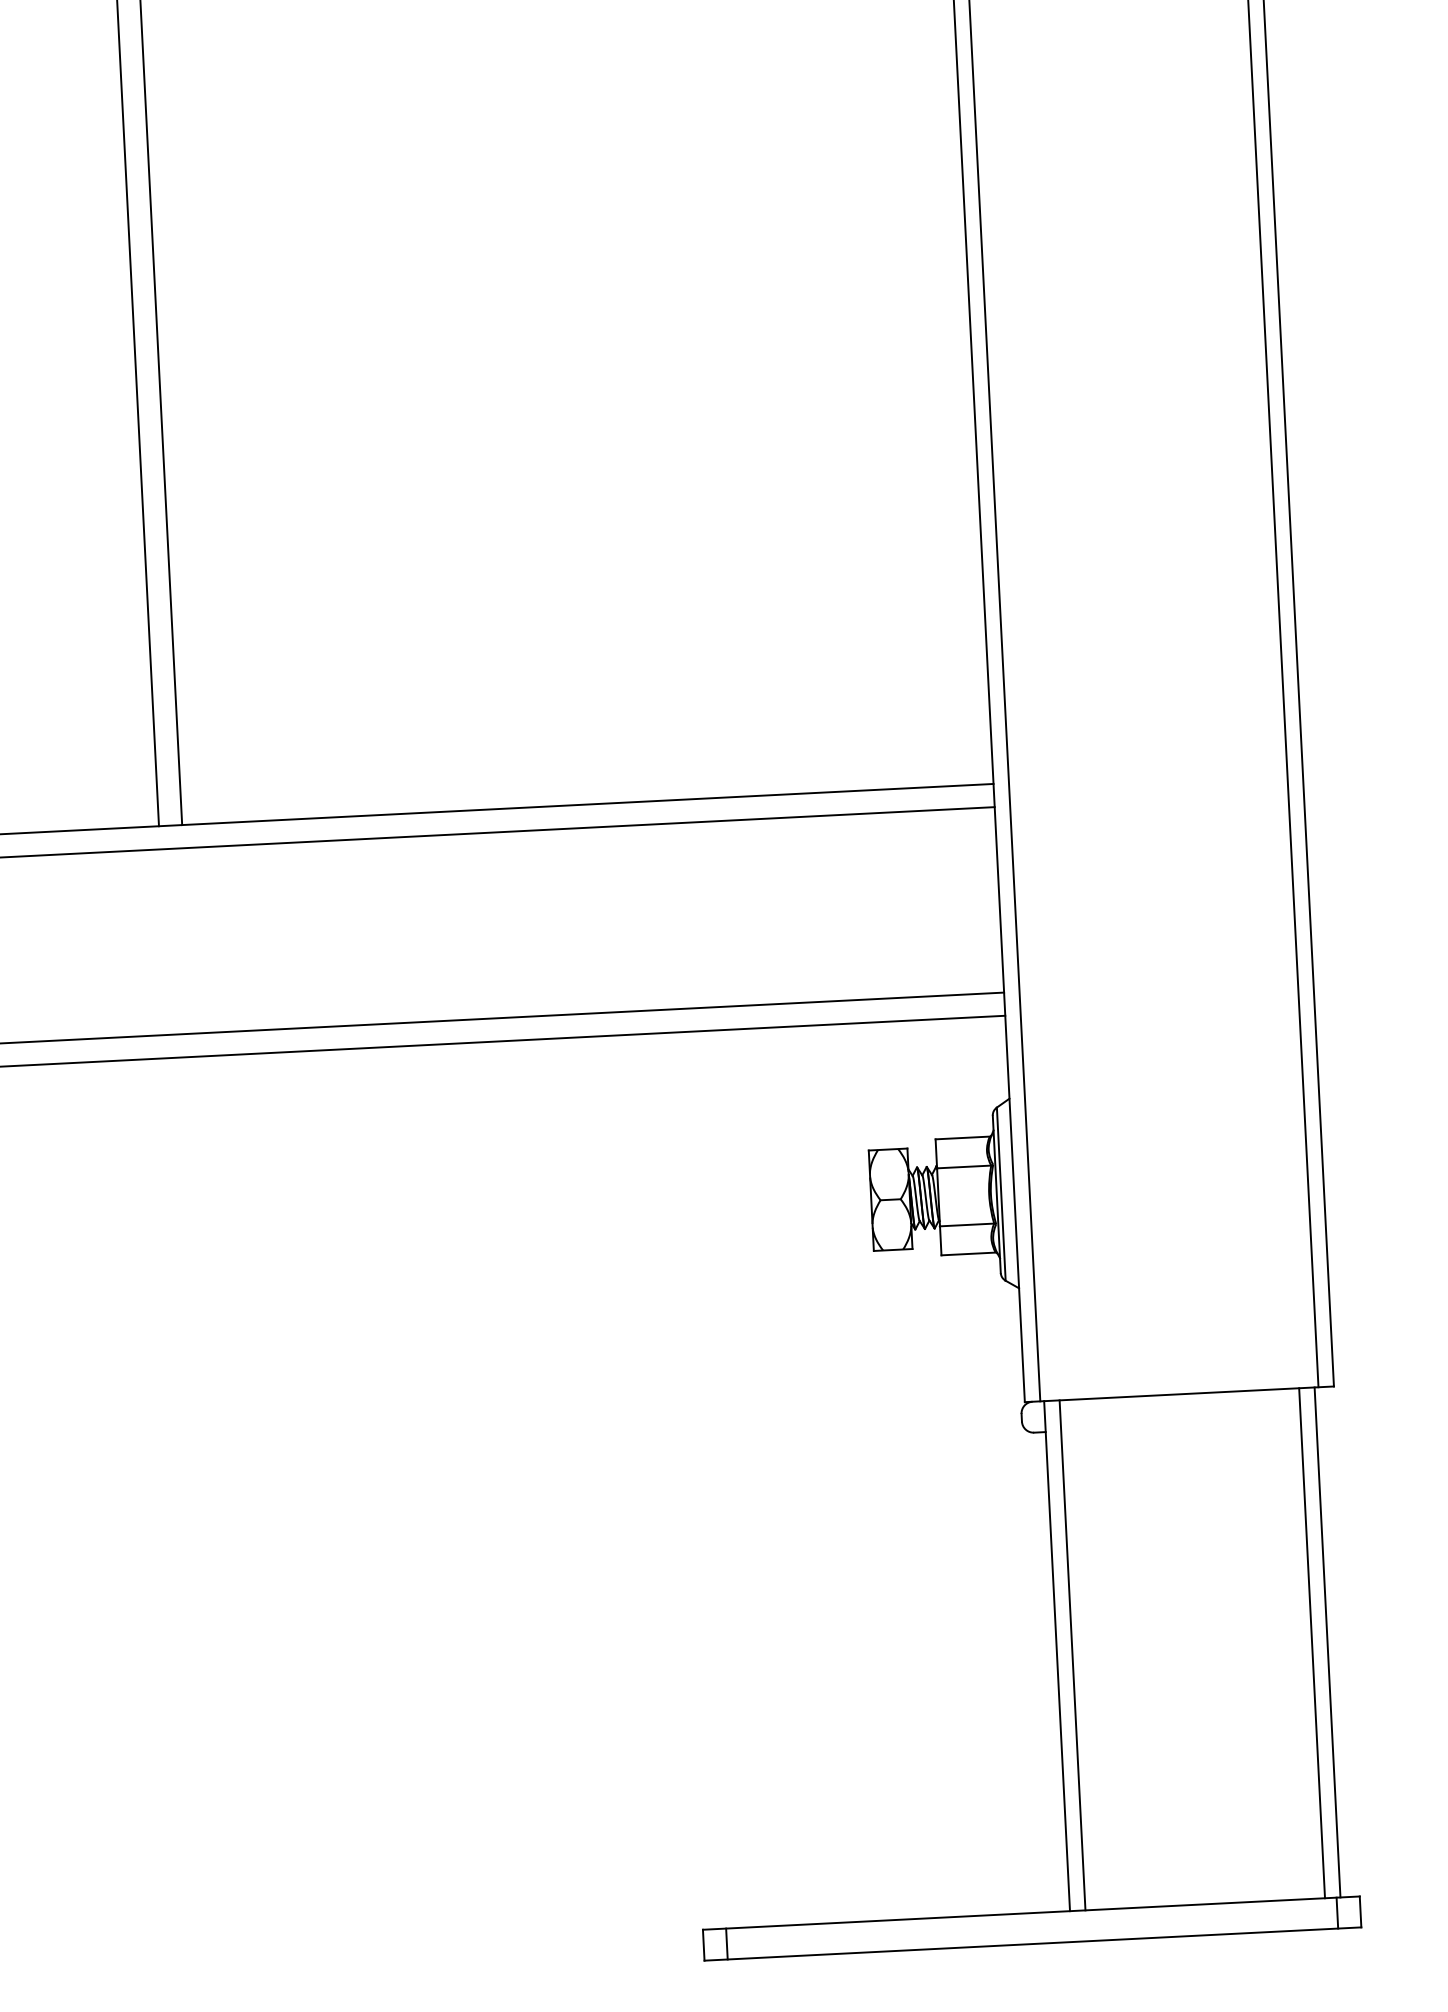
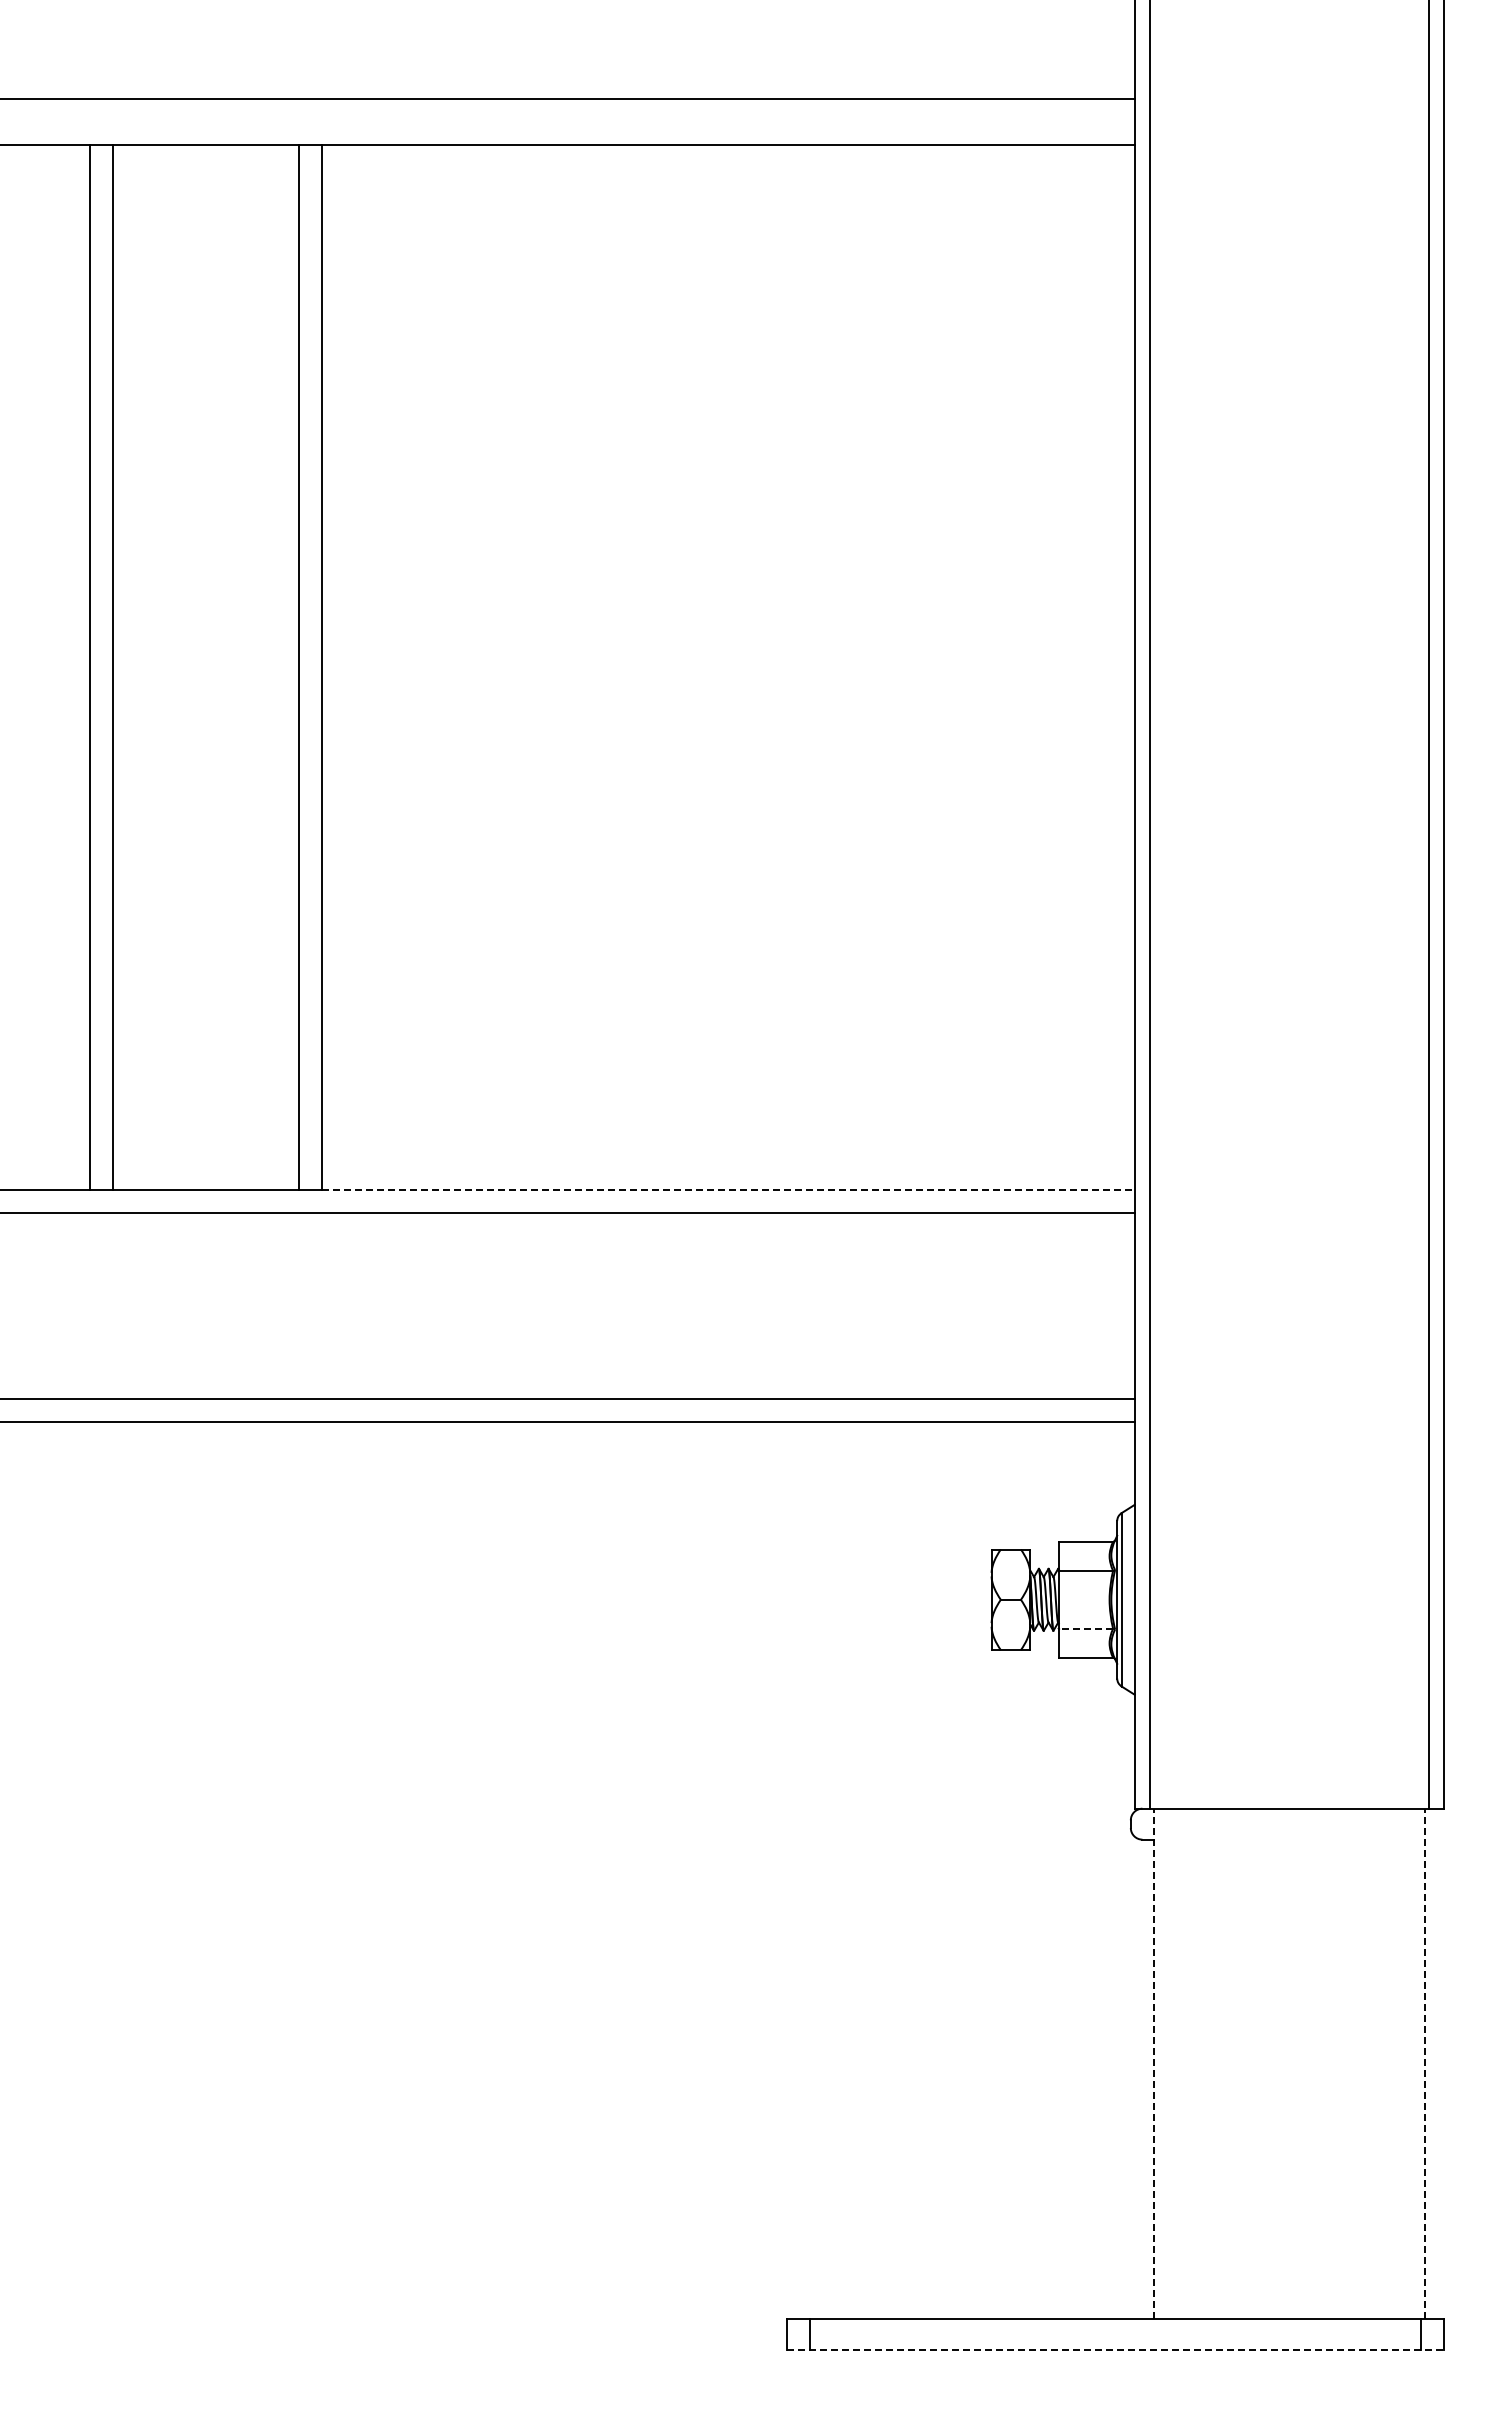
line: (587, 804) -> (728, 1189), solid -> dashed
line: (966, 1224) -> (1085, 1628), solid -> dashed
line: (1327, 1641) -> (1424, 2063), solid -> dashed
line: (1312, 1642) -> (1409, 2063), removed
line: (1072, 1654) -> (1169, 2063), removed
line: (1057, 1655) -> (1154, 2063), solid -> dashed
line: (1033, 1944) -> (1115, 2350), solid -> dashed

